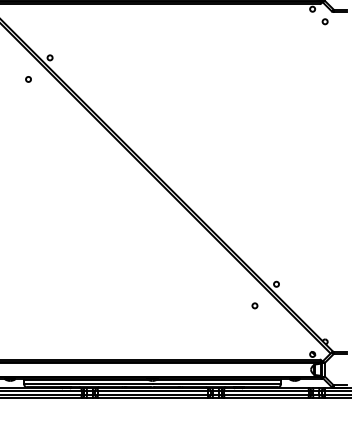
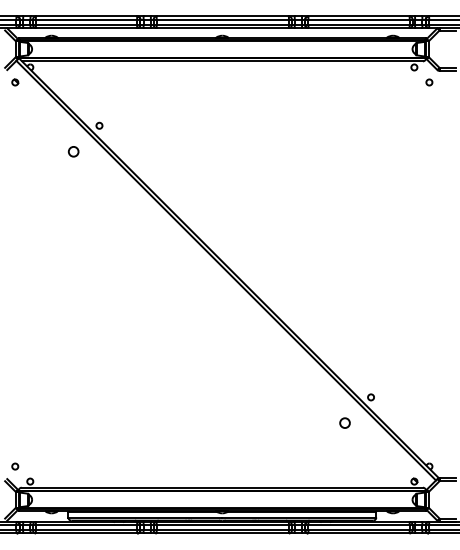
circle: (28, 79) -> (73, 151), size x1.6
circle: (255, 306) -> (345, 423), size x1.6

